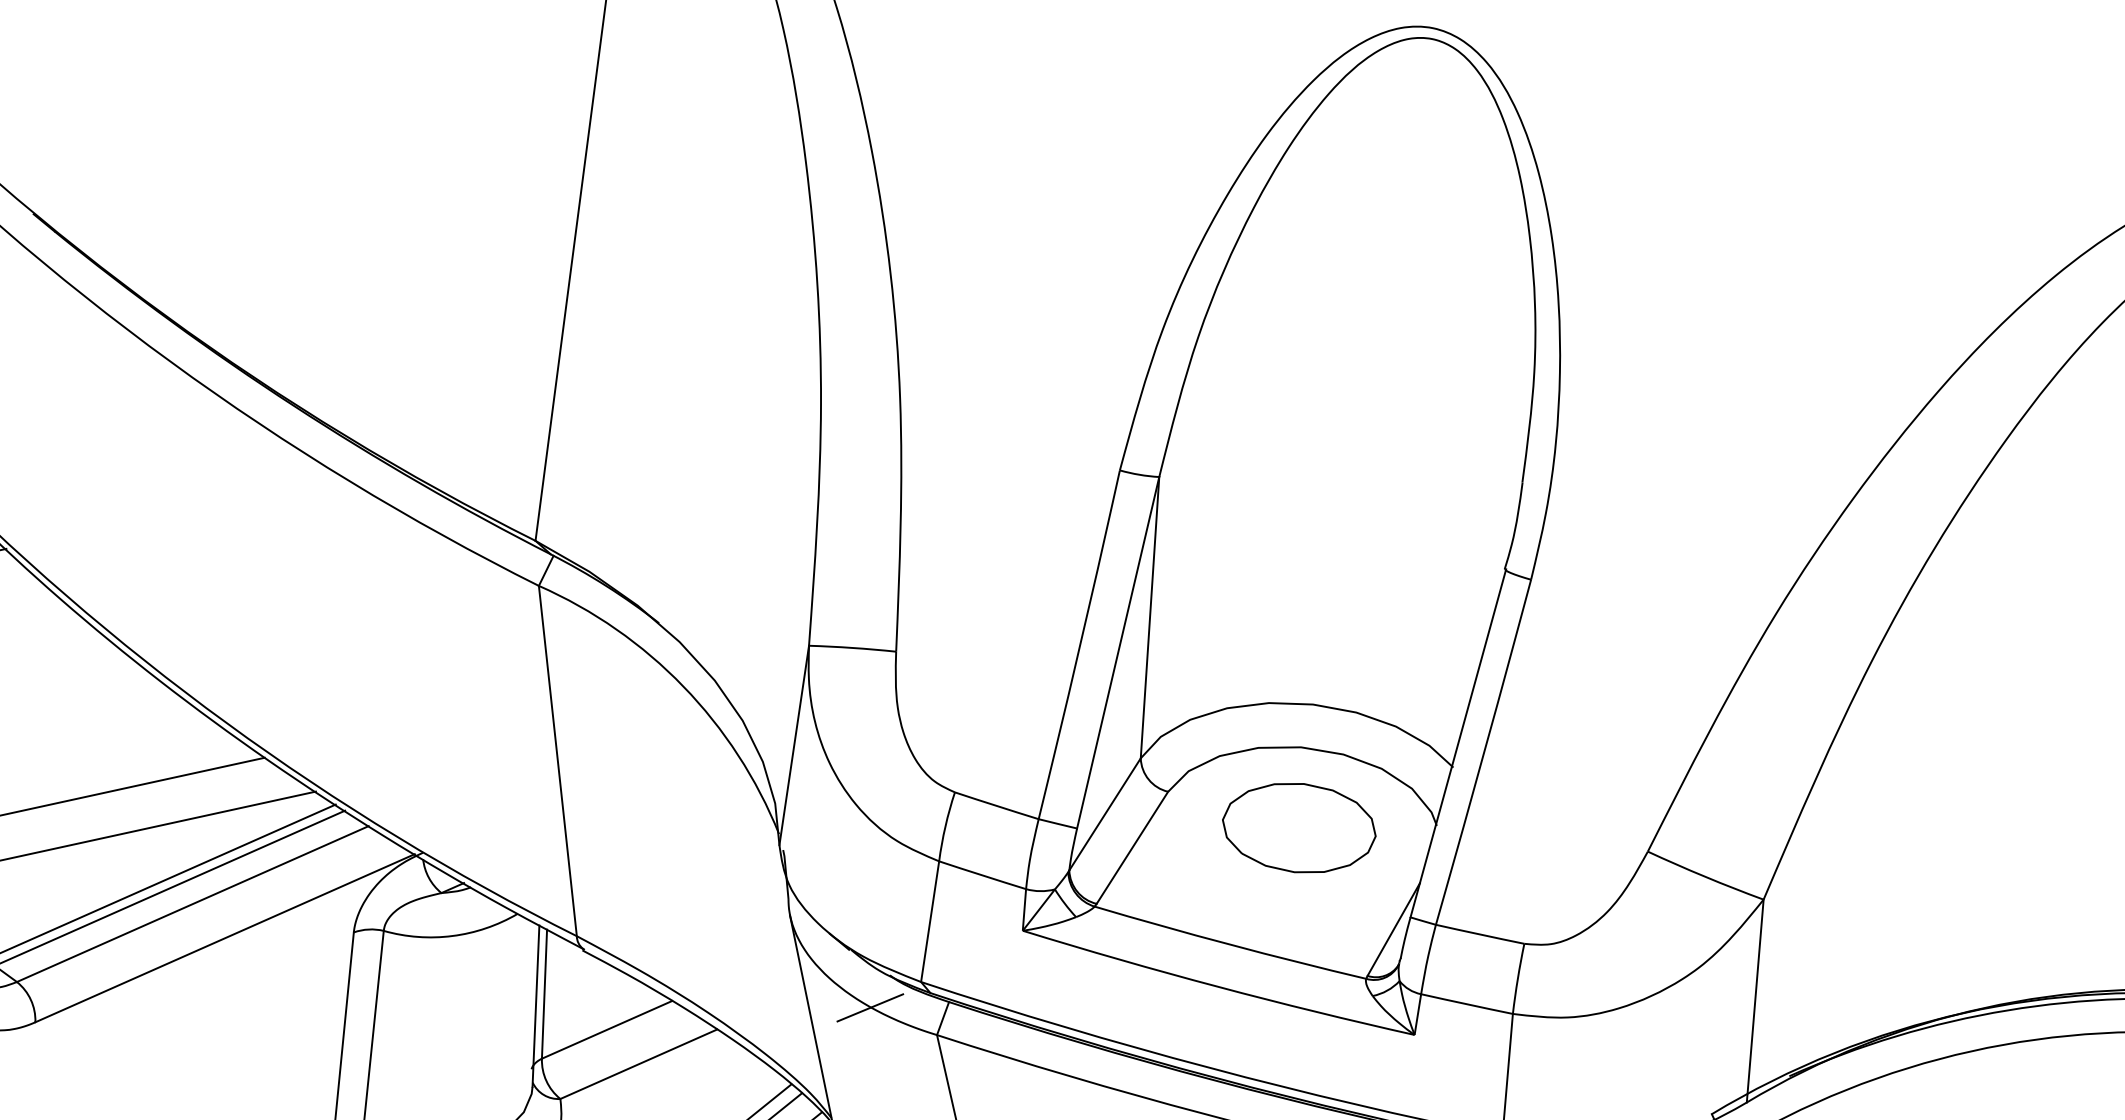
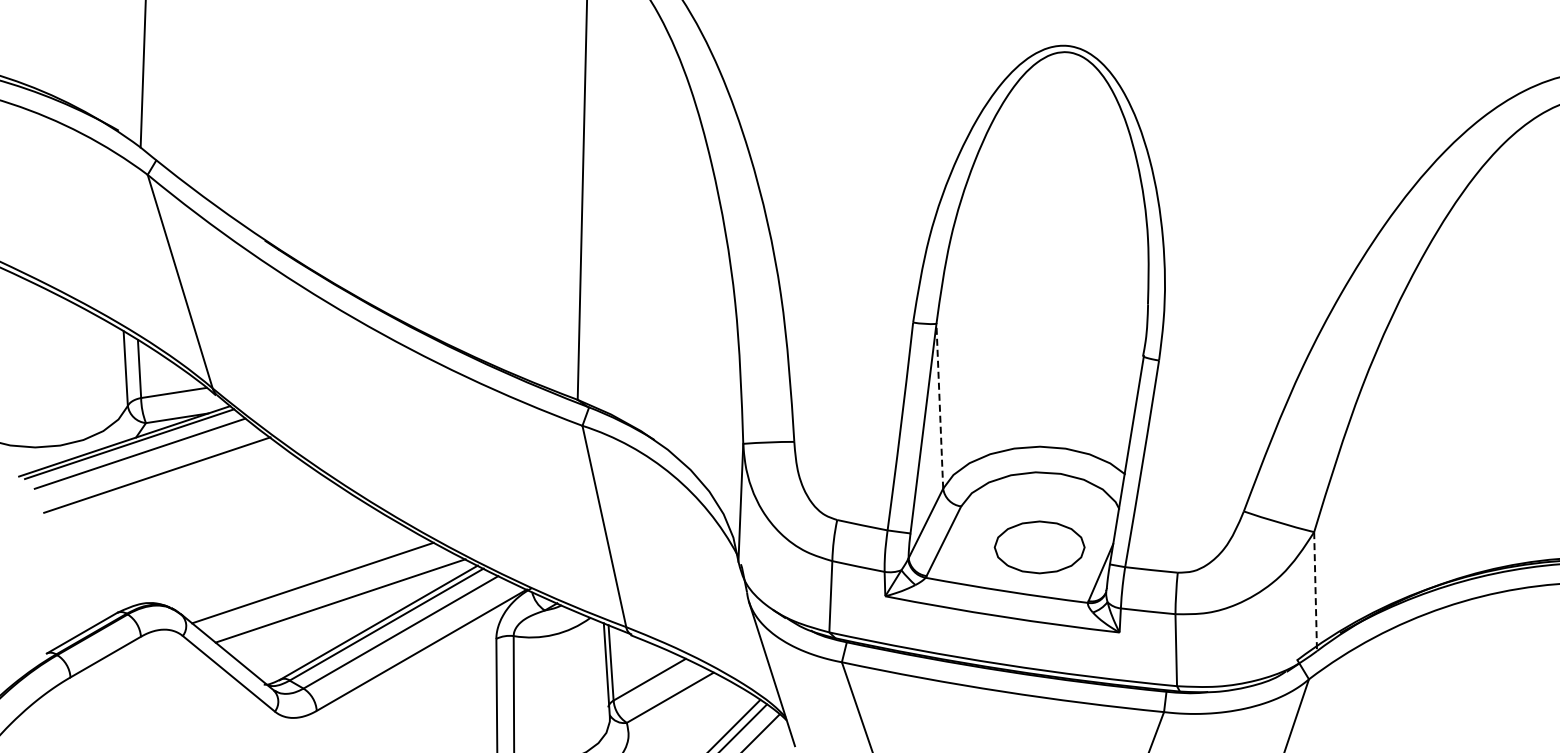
line: (1149, 616) -> (939, 405), solid -> dashed
part: (1298, 828) -> (1039, 547), moved
line: (1755, 1000) -> (1315, 591), solid -> dashed
line: (870, 1007) -> (801, 650), removed

